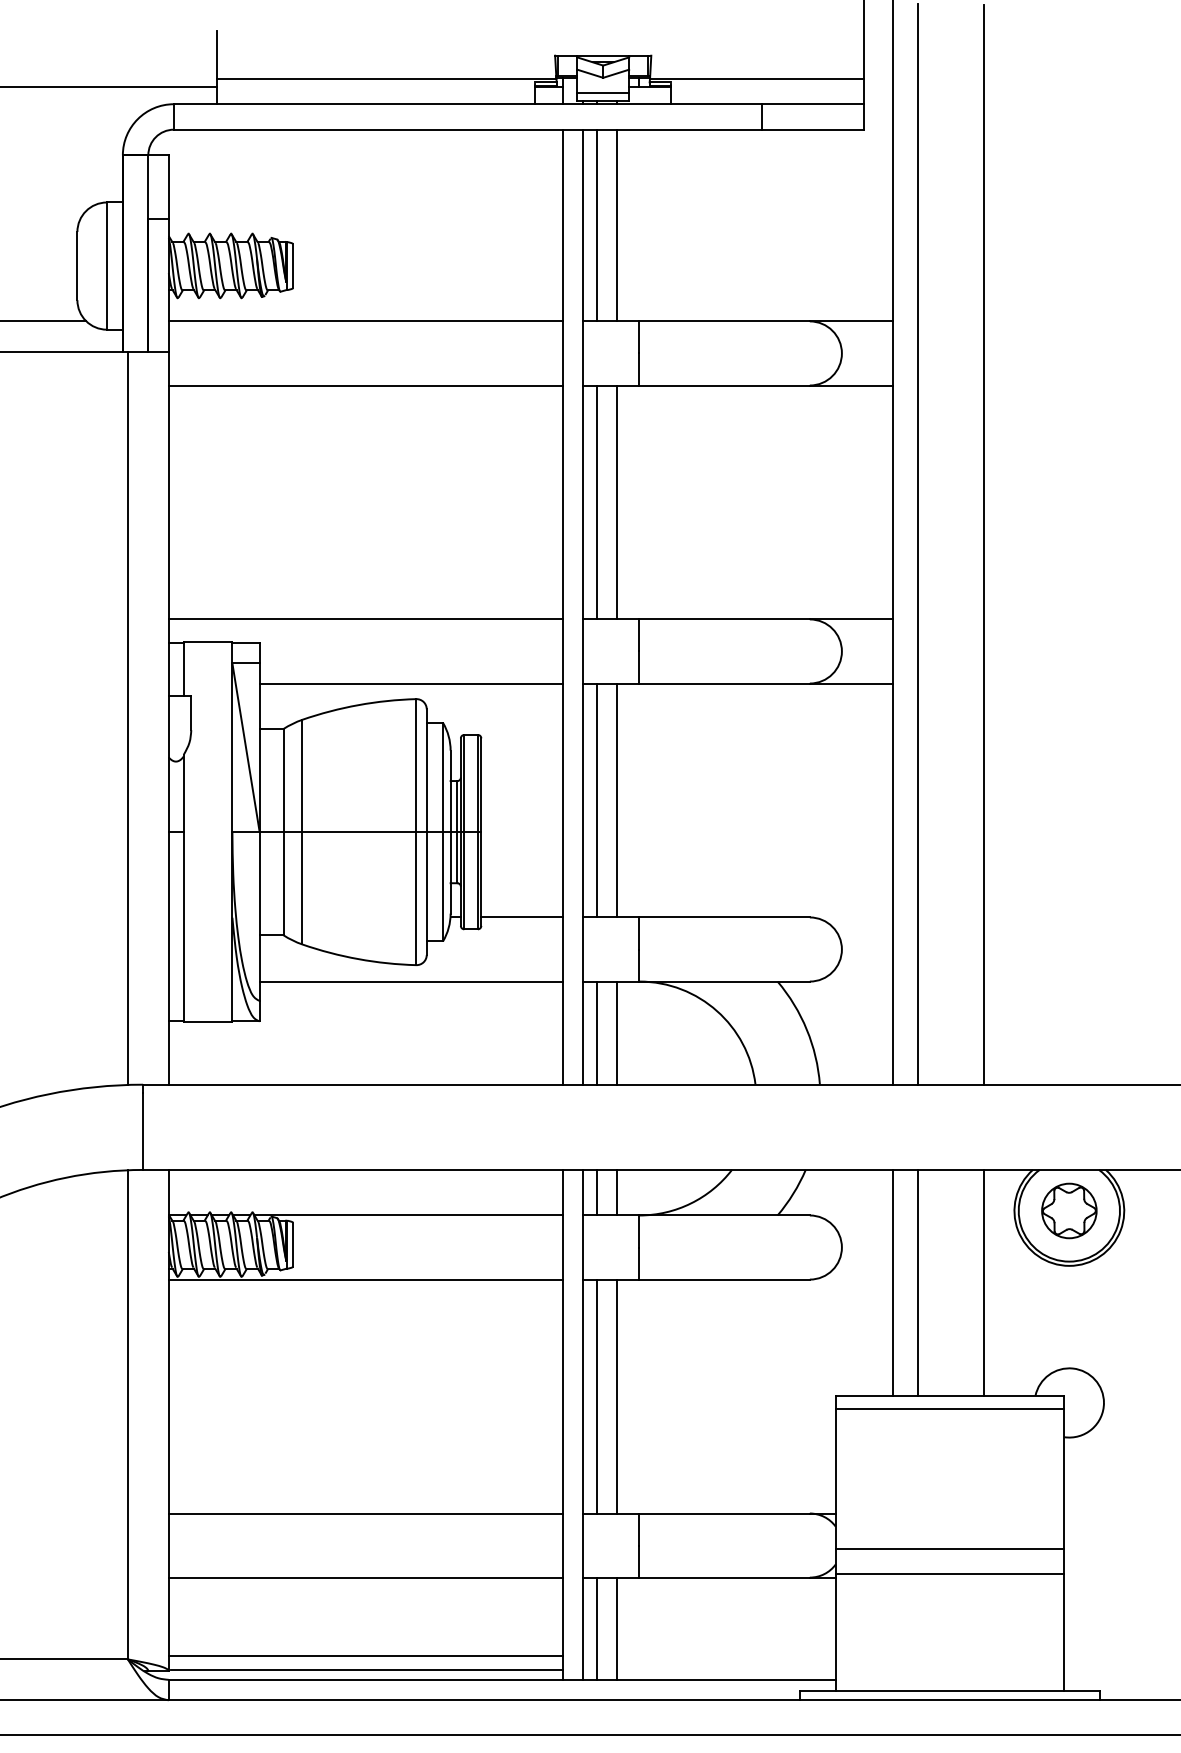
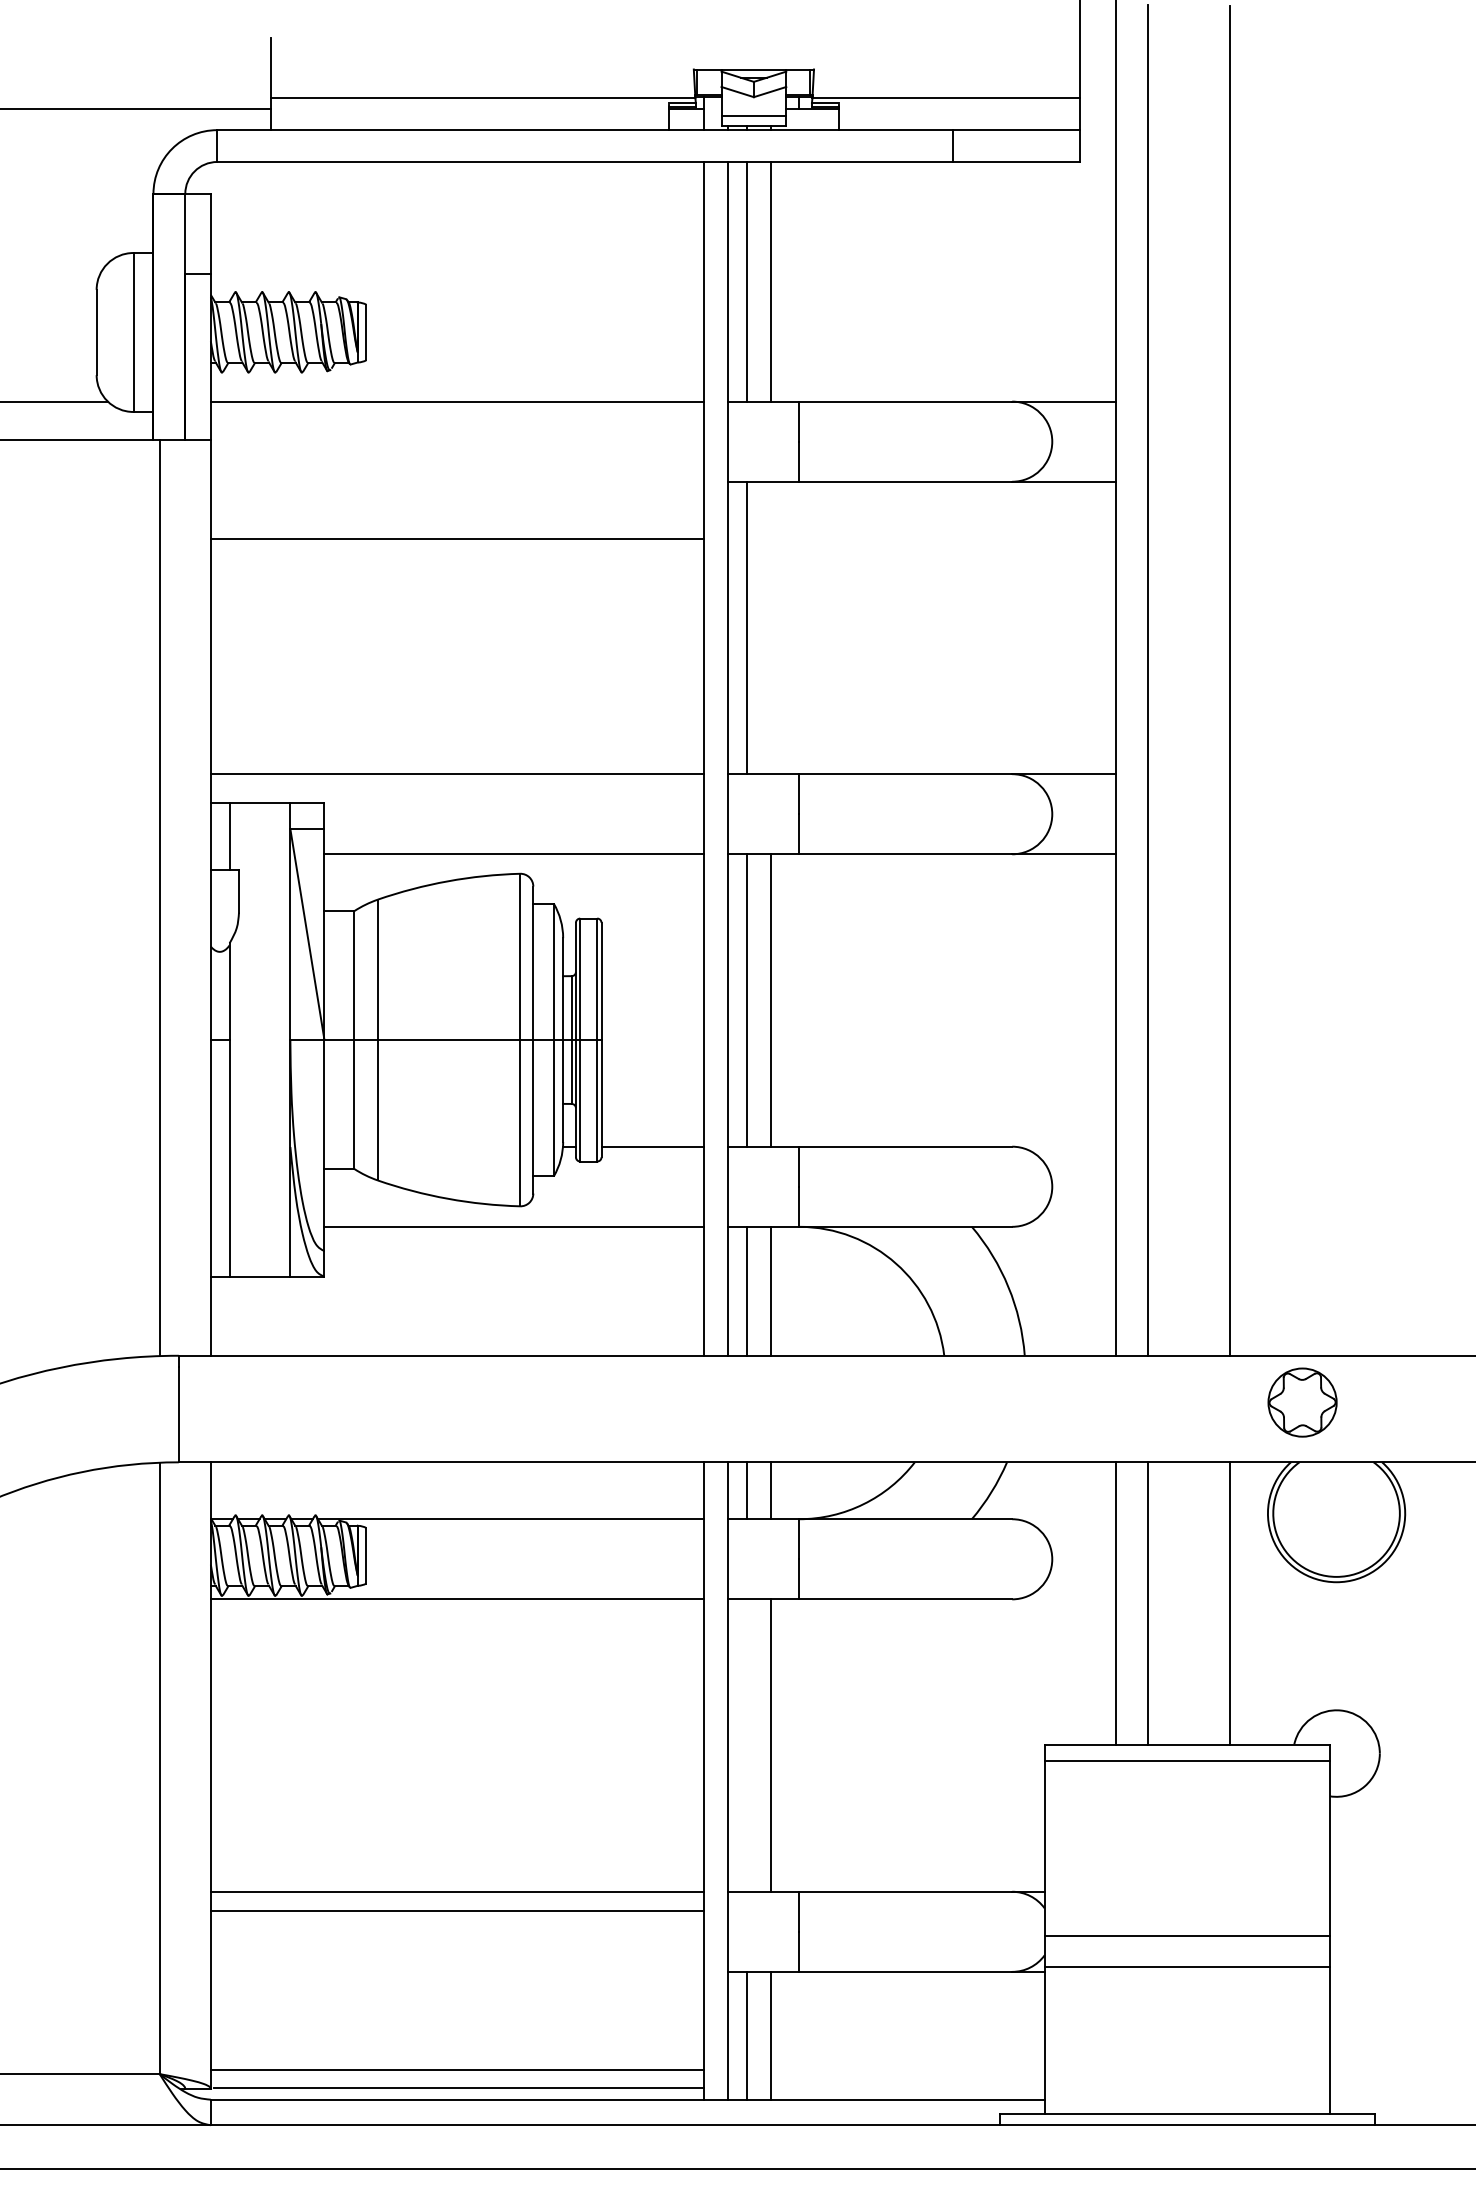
line: (366, 385) -> (457, 538), moved
line: (616, 502) -> (770, 627), removed
part: (1069, 1210) -> (1302, 1402), moved
line: (597, 1396) -> (746, 1745), removed
line: (366, 1577) -> (457, 1910), moved

